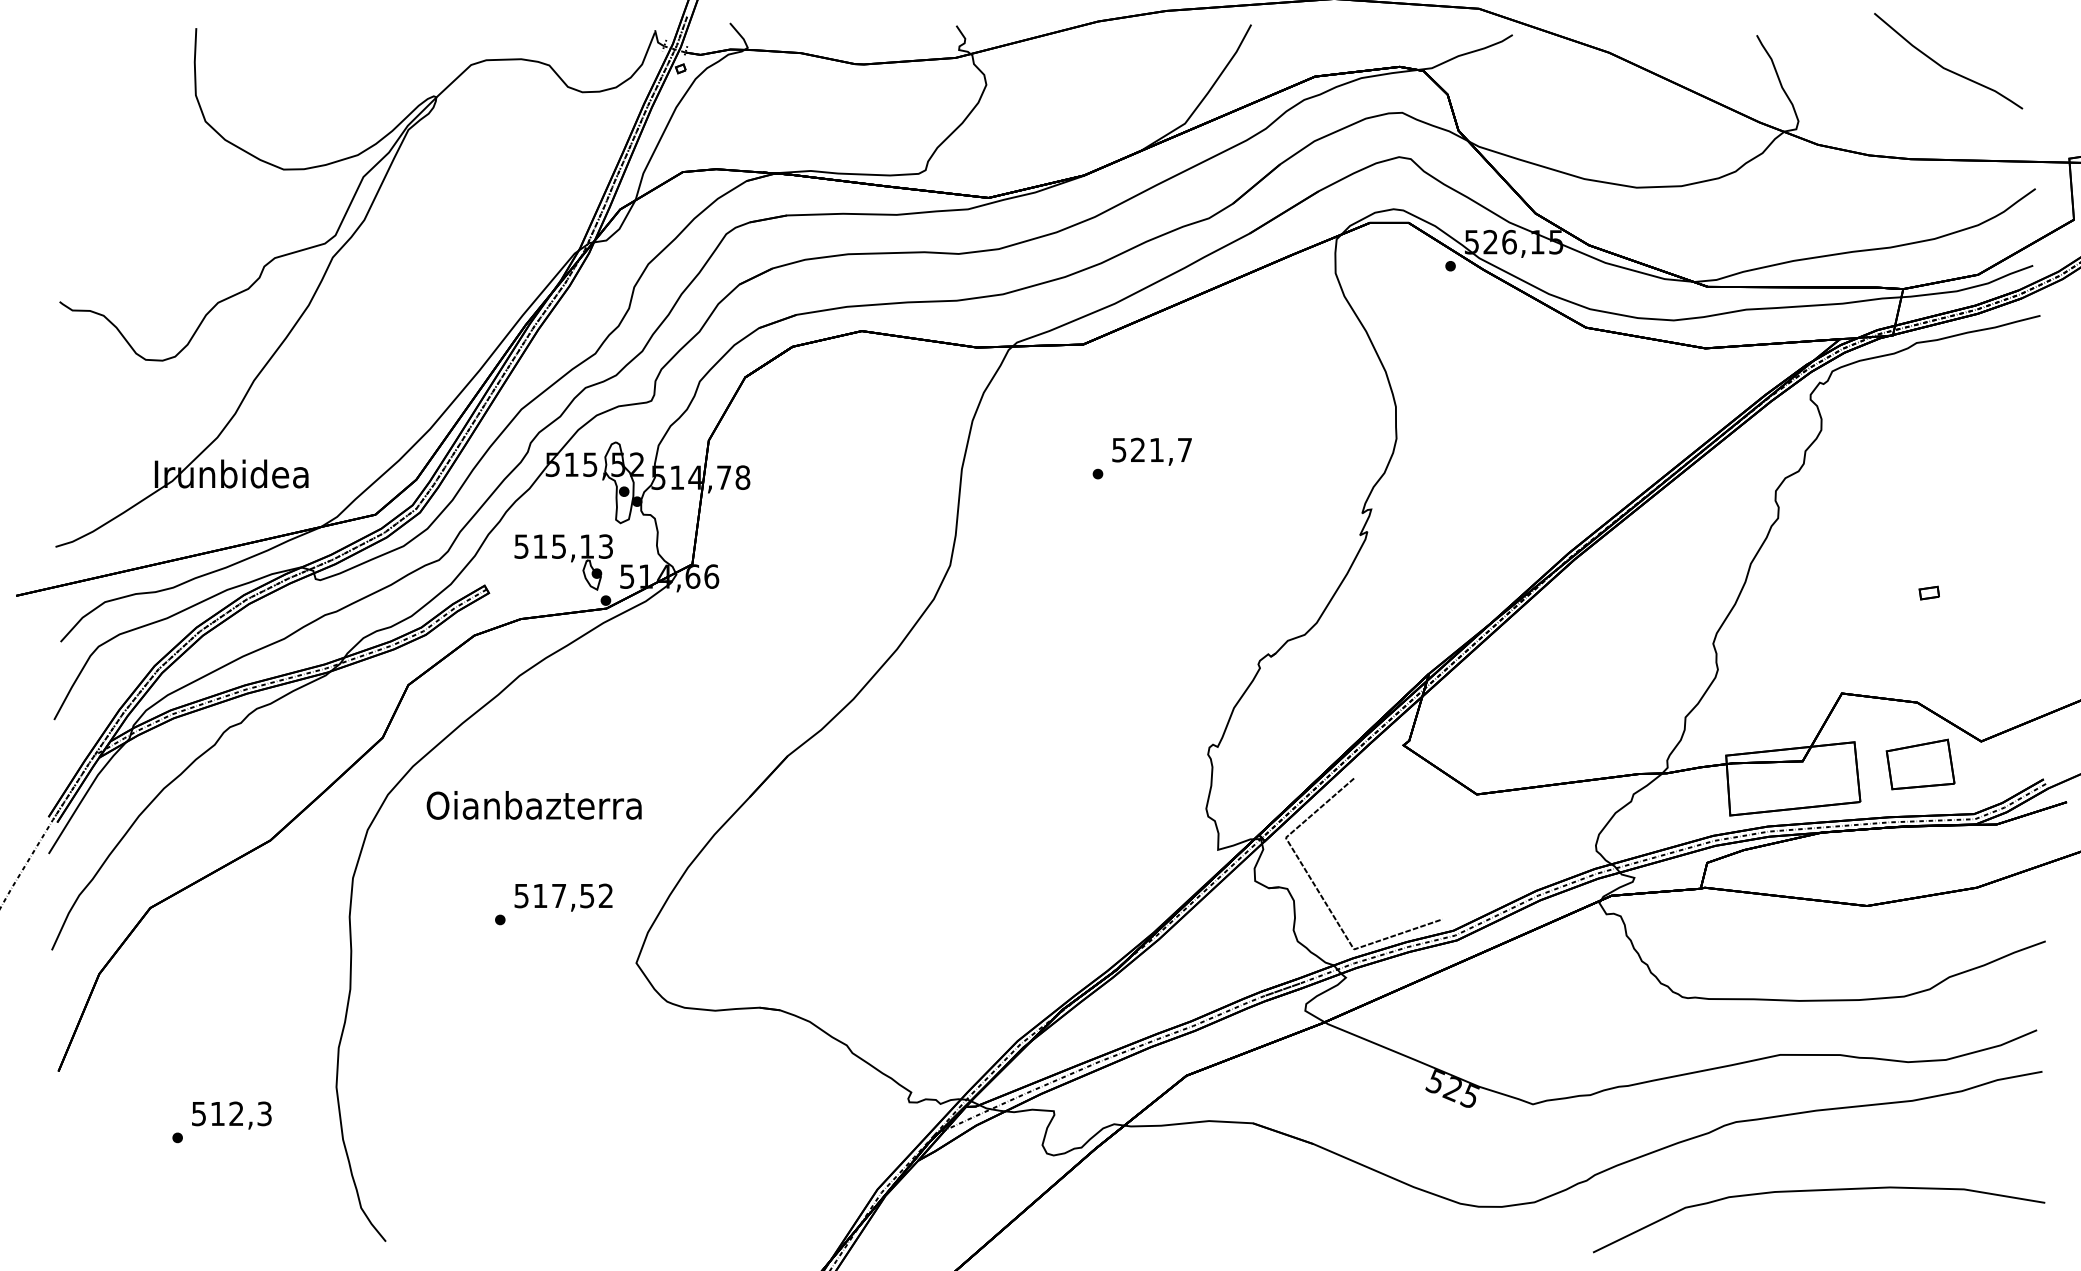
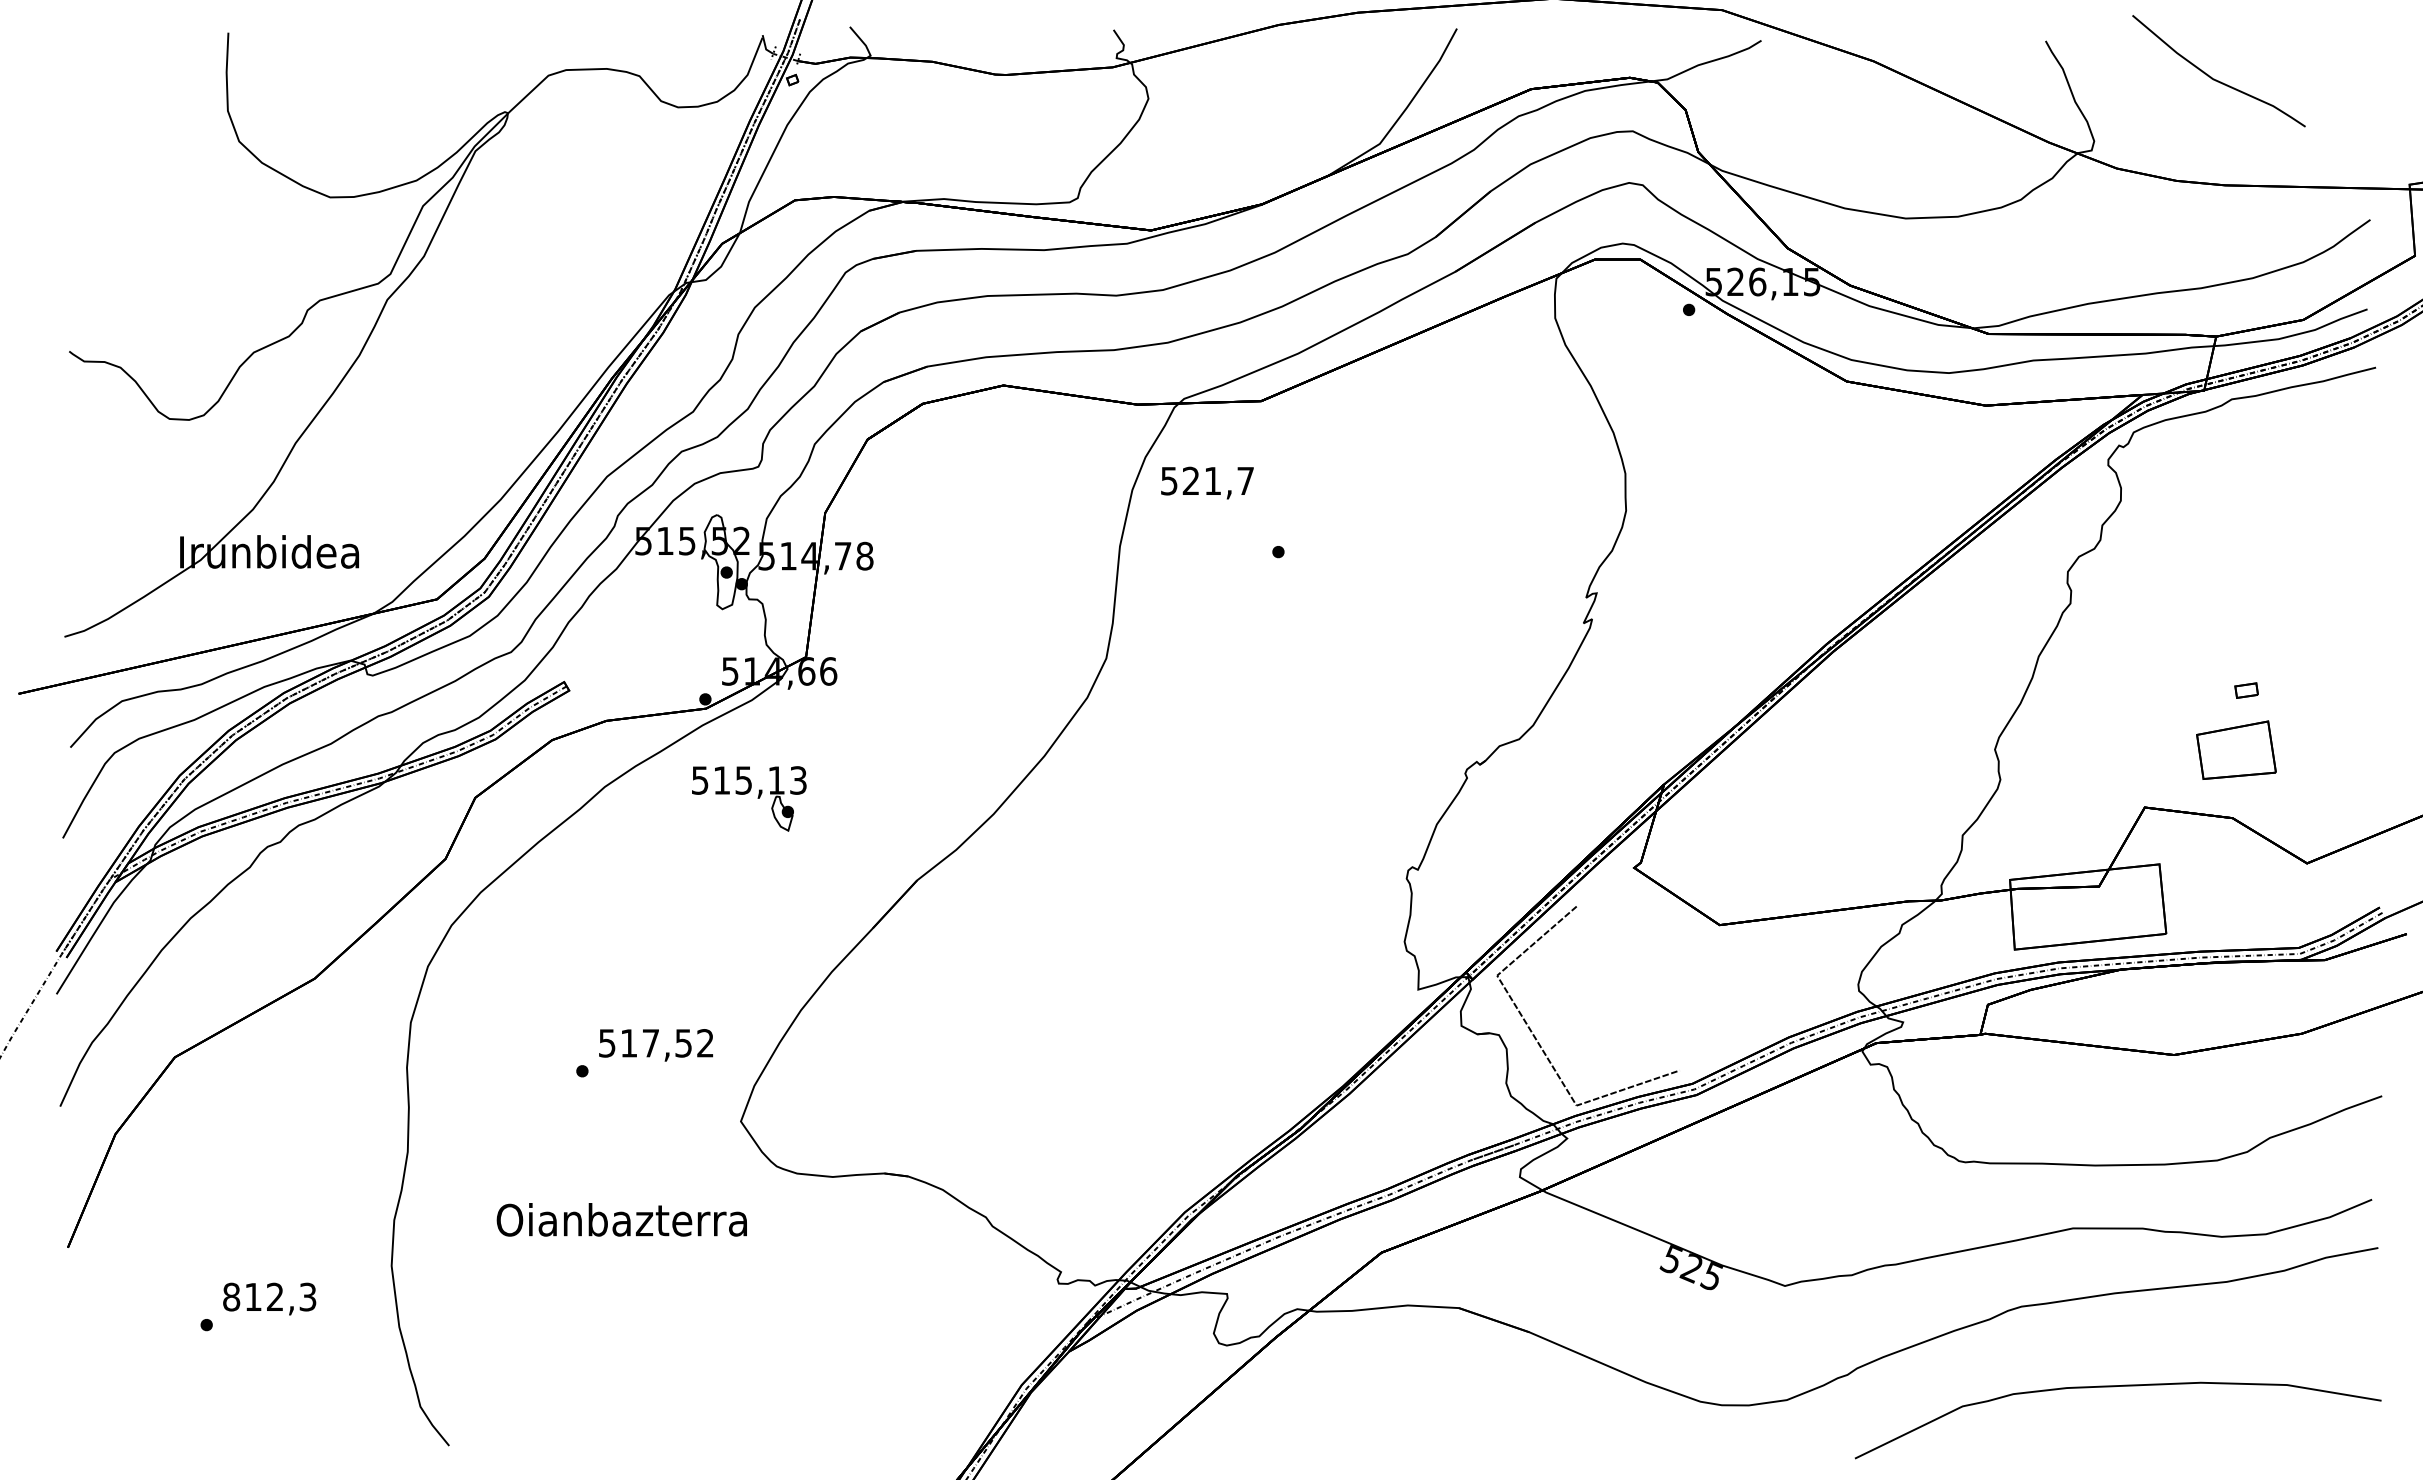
curve: (1944, 67) -> (2214, 78), moved
text: (1152, 451) -> (1207, 482), moved
part: (563, 562) -> (749, 798), moved
part: (1920, 763) -> (2236, 749), moved
text: (533, 805) -> (621, 1219), moved
text: (198, 1113) -> (231, 1296), 512,3 -> 812,3

